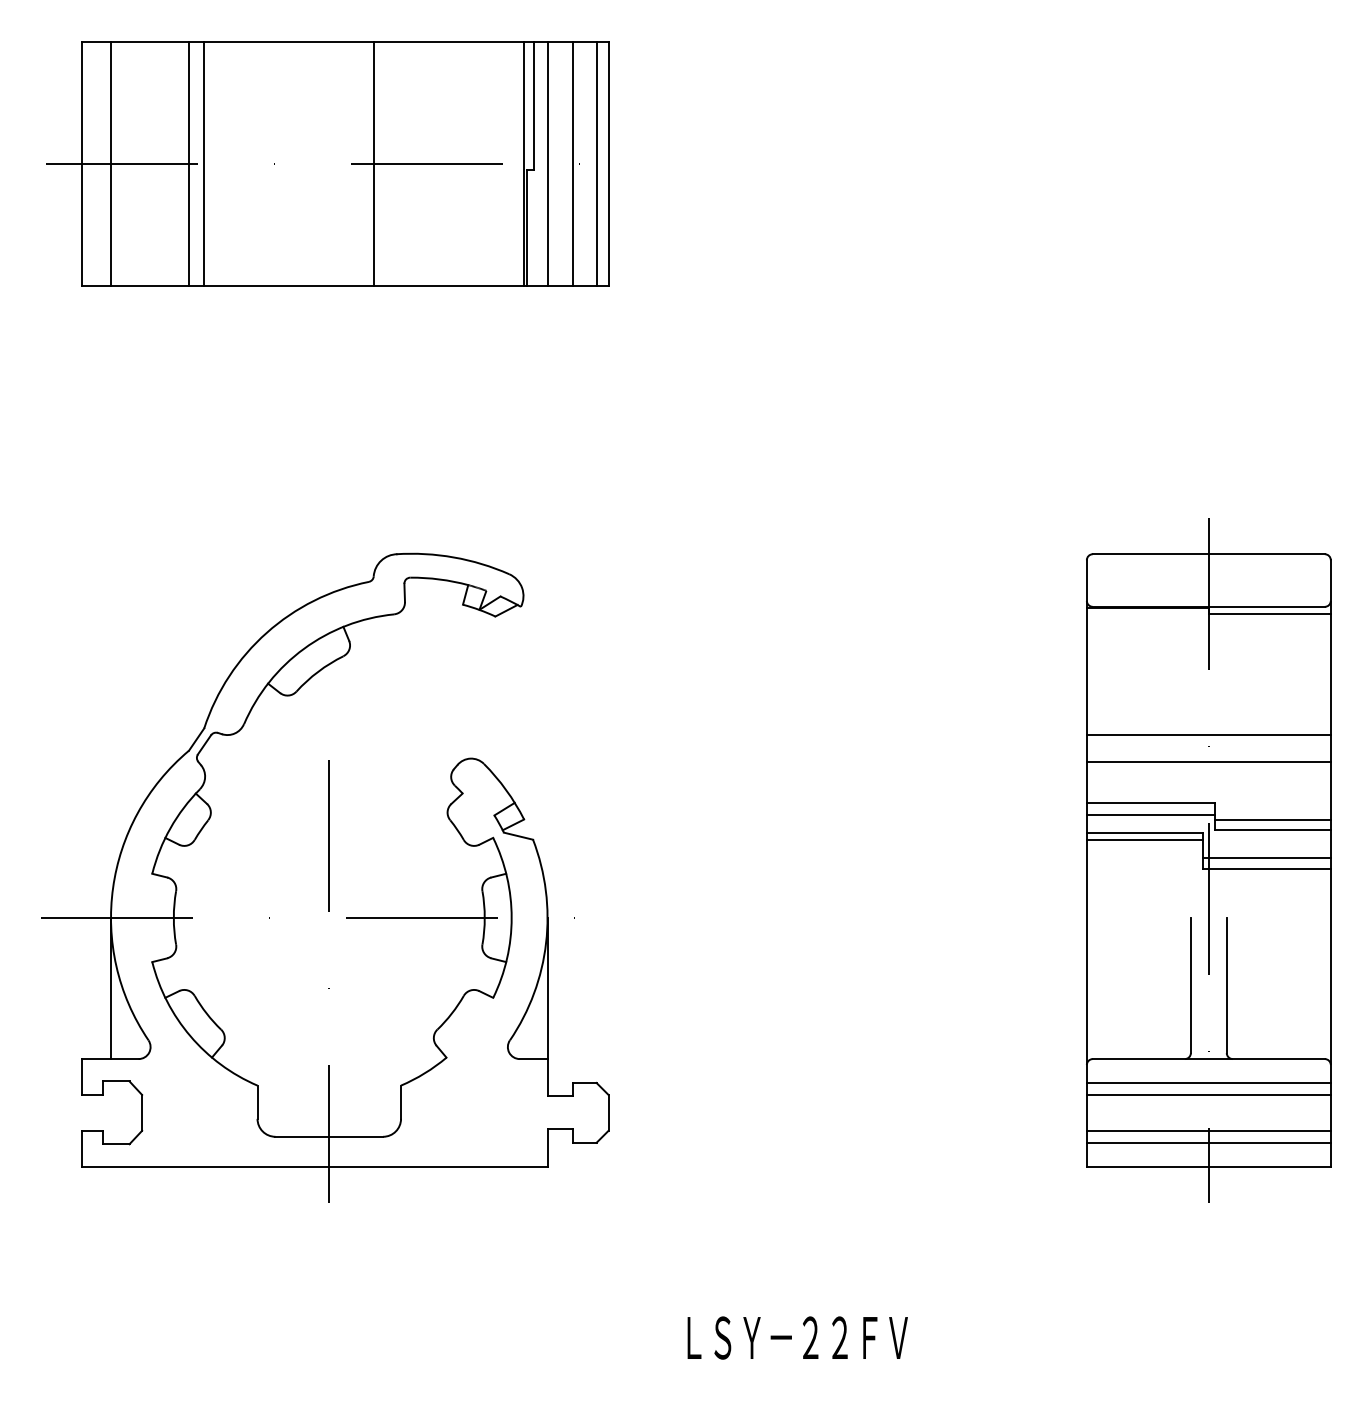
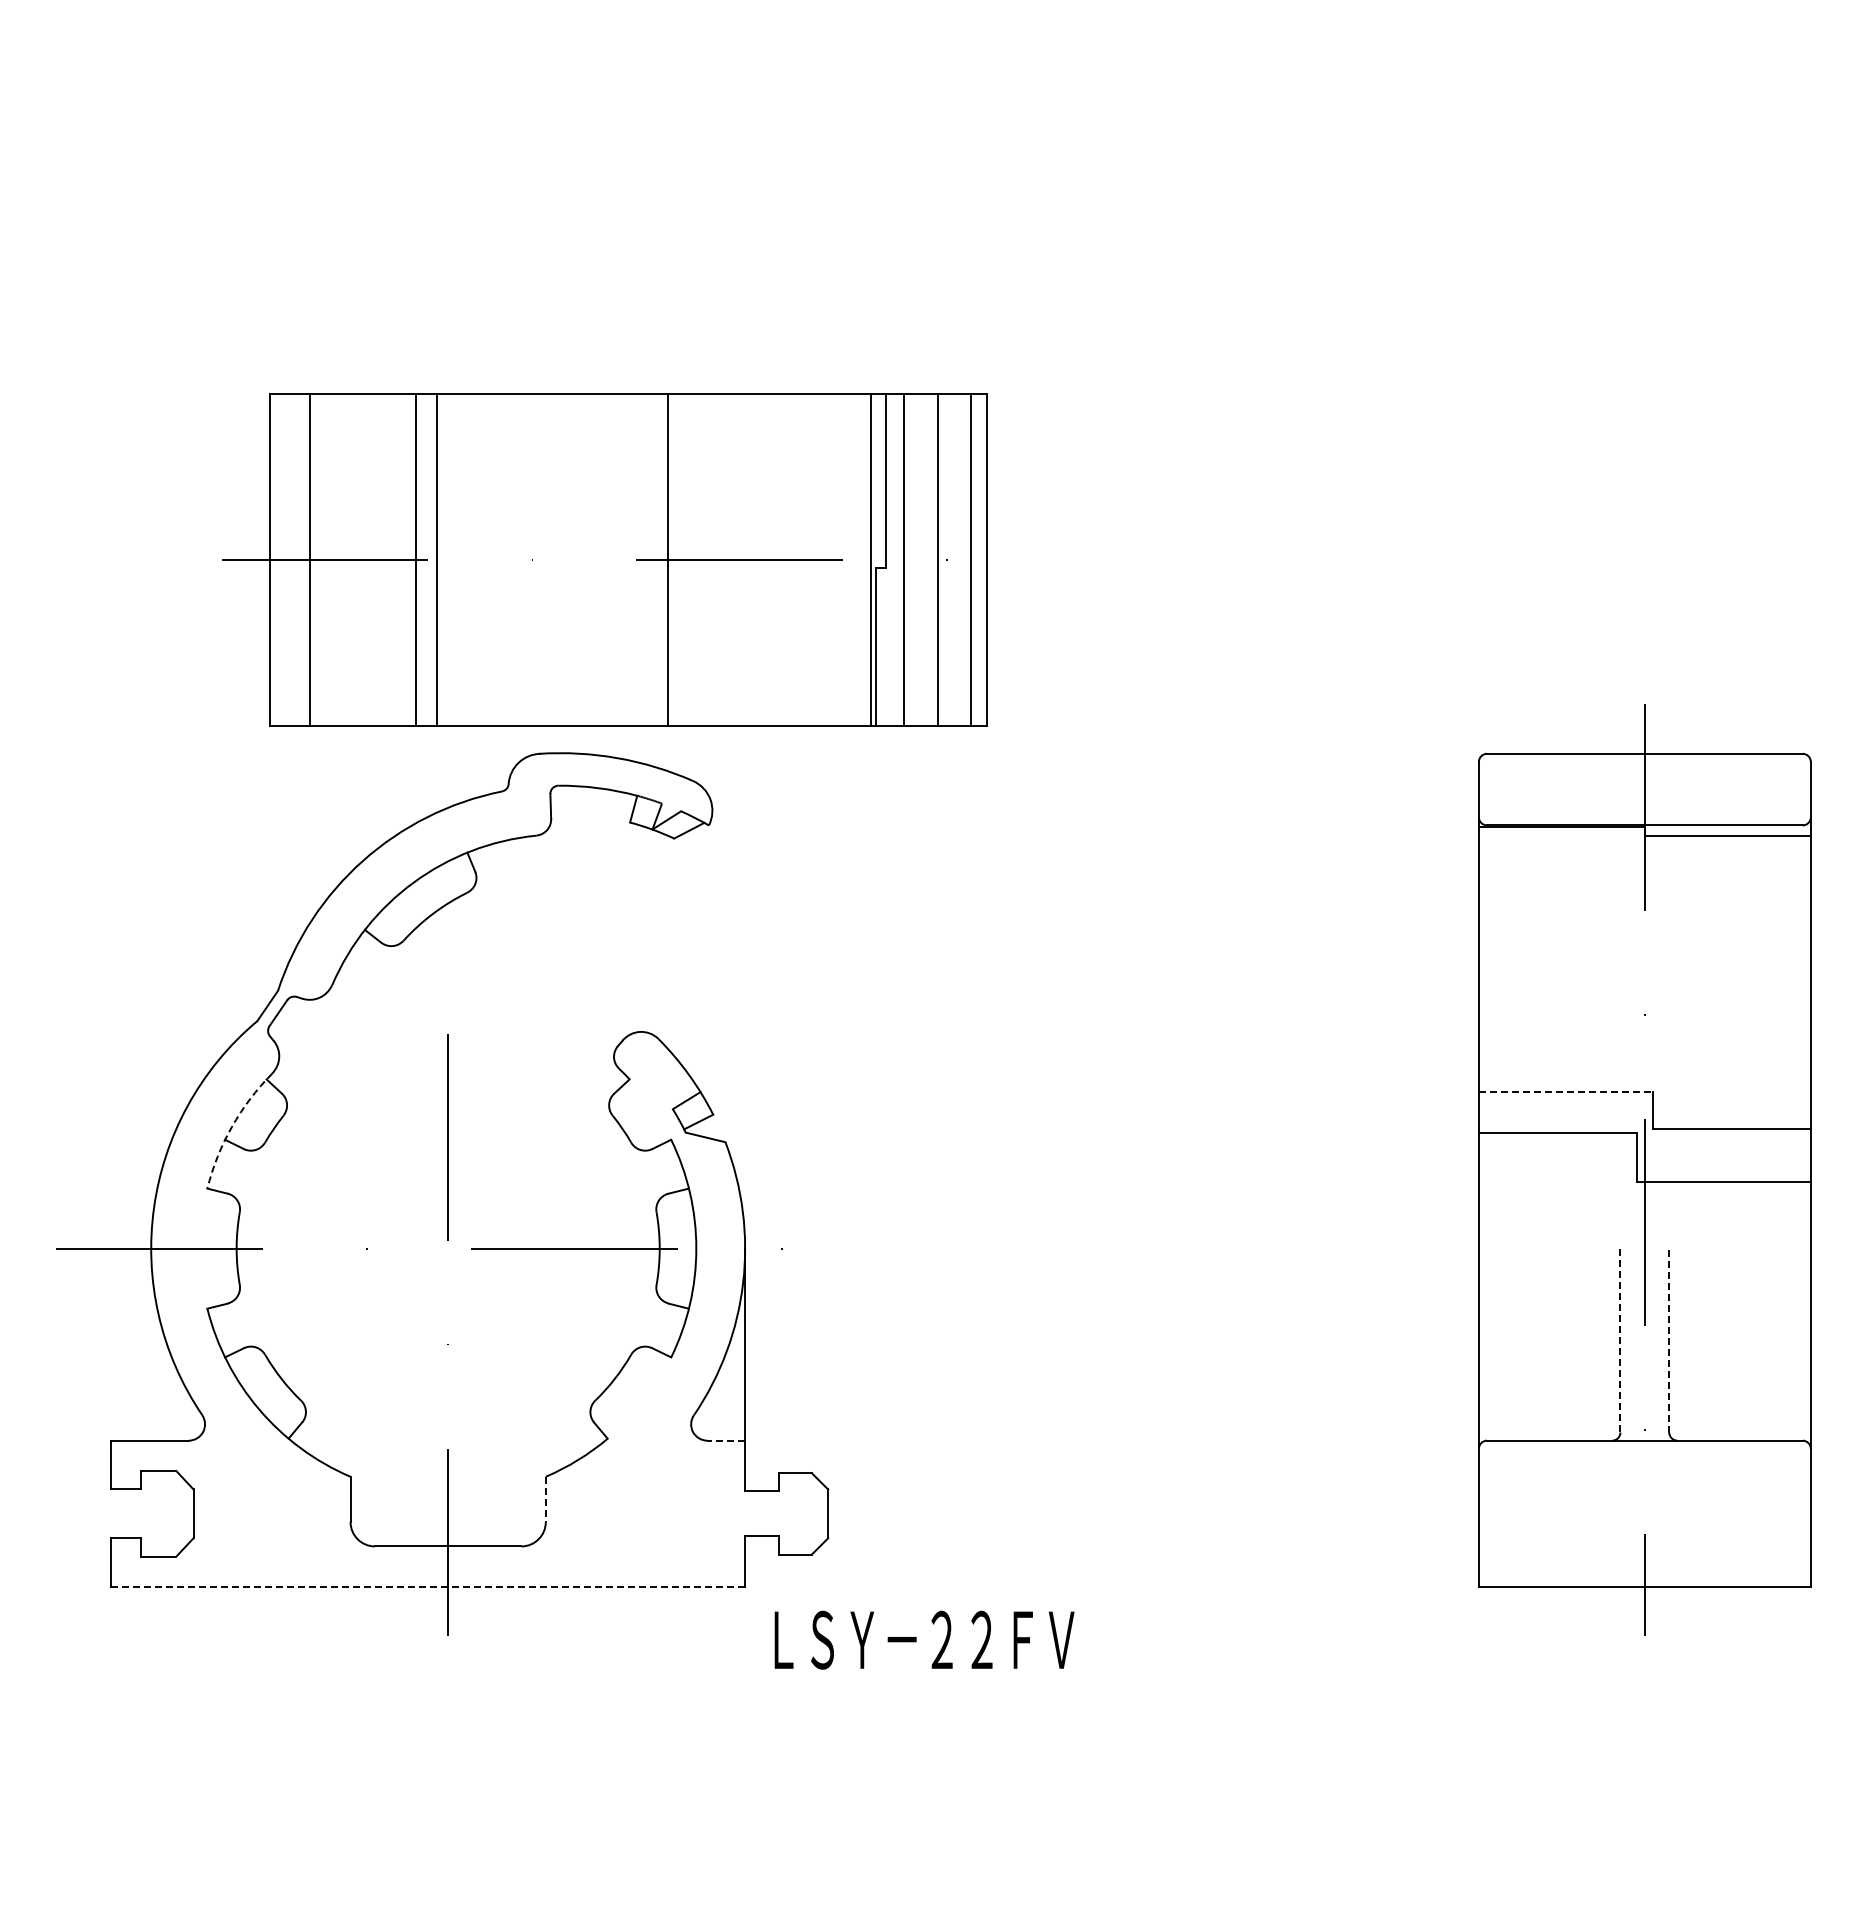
part: (327, 163) -> (604, 559), moved
line: (1208, 734) -> (1644, 999), removed
line: (1208, 761) -> (1644, 1035), removed
line: (1151, 803) -> (1566, 1092), solid -> dashed
line: (1150, 815) -> (1565, 1109), removed
line: (1272, 819) -> (1731, 1114), removed
arc: (170, 828) -> (232, 1126), solid -> dashed
line: (1144, 839) -> (1557, 1142), removed
line: (1266, 857) -> (1723, 1166), removed
line: (1190, 985) -> (1620, 1340), solid -> dashed
line: (1226, 985) -> (1669, 1340), solid -> dashed
line: (111, 988) -> (151, 1344), removed
line: (533, 1058) -> (726, 1440), solid -> dashed
line: (1208, 1083) -> (1644, 1473), removed
line: (1208, 1094) -> (1644, 1489), removed
line: (400, 1102) -> (545, 1499), solid -> dashed
line: (1208, 1130) -> (1644, 1538), removed
line: (1208, 1142) -> (1644, 1554), removed
line: (314, 1166) -> (428, 1587), solid -> dashed
text: (797, 1337) -> (924, 1639), moved

